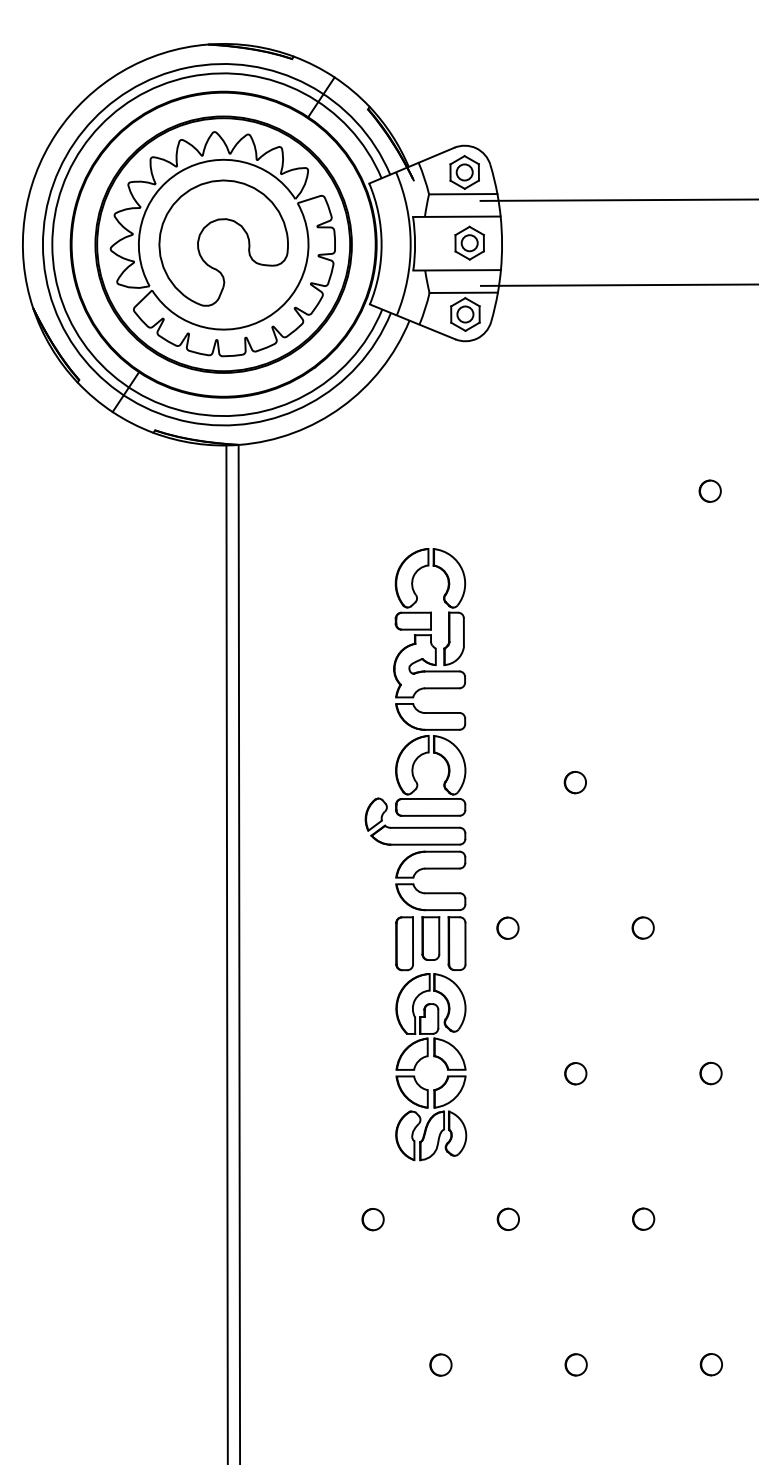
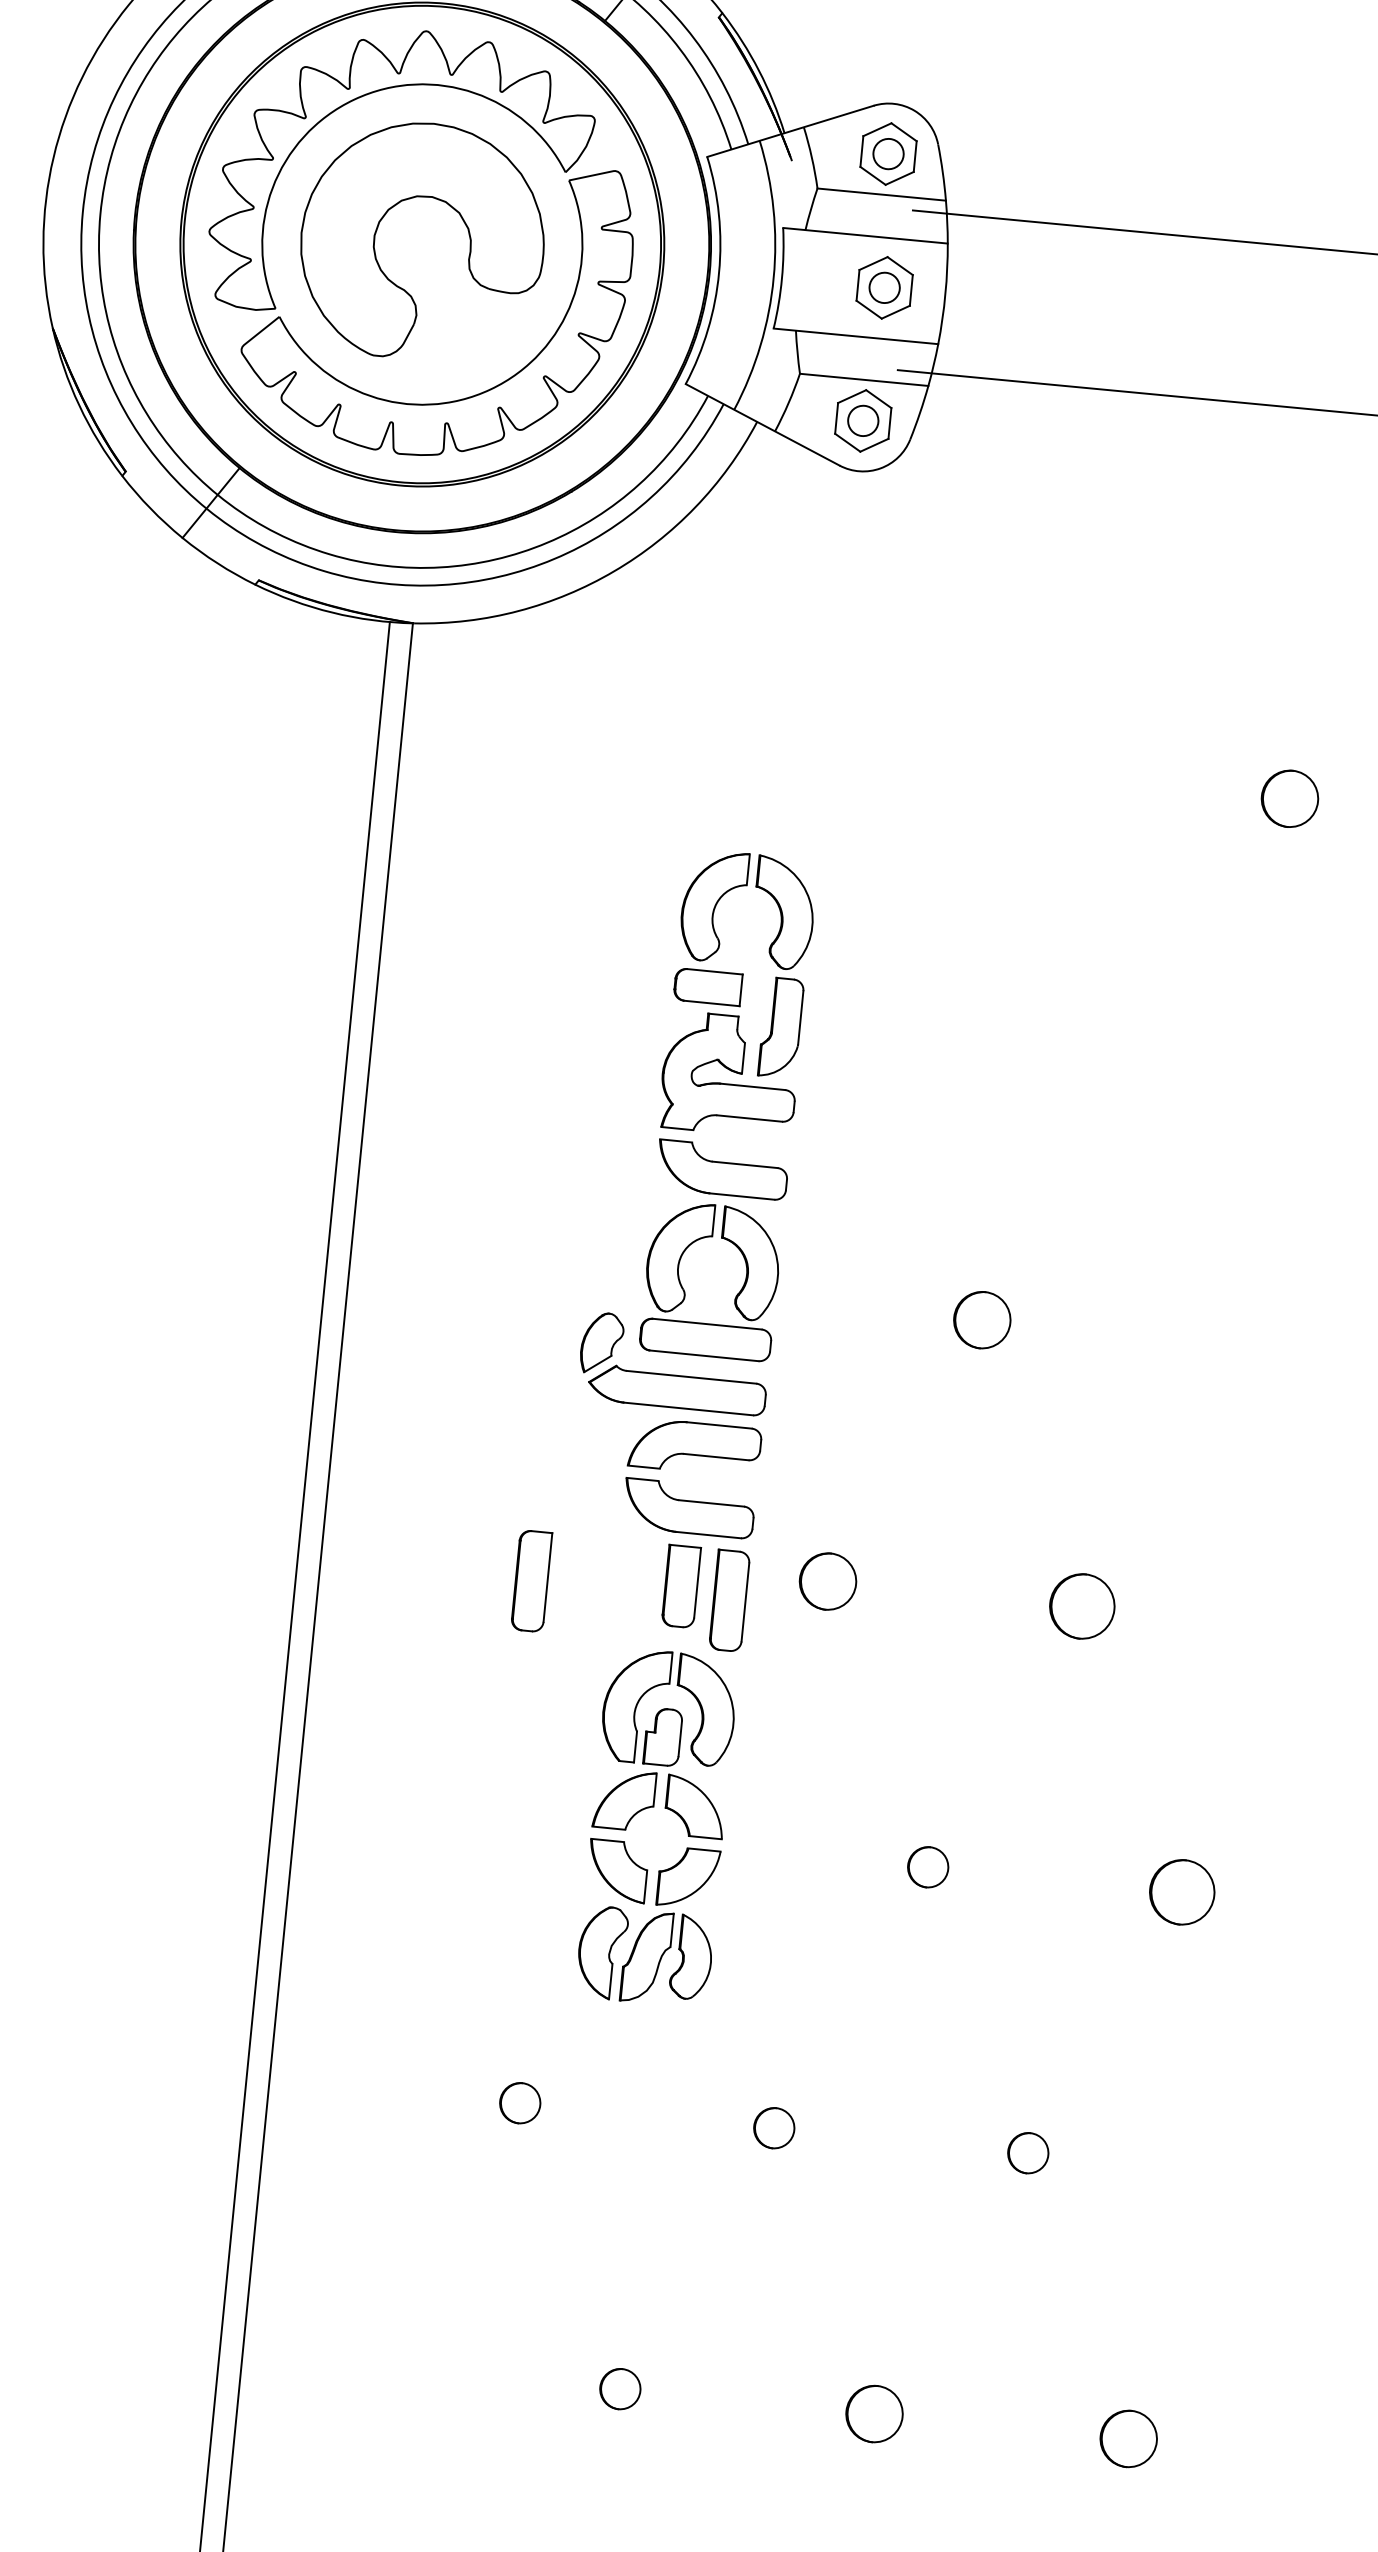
circle: (709, 490) -> (1288, 797), size x1.4
circle: (574, 782) -> (980, 1320), size x1.4
circle: (507, 927) -> (827, 1579), size x1.4
circle: (642, 927) -> (1080, 1605), size x1.6
part: (404, 943) -> (531, 1580), moved
part: (710, 1073) -> (1181, 1892), size x1.6
circle: (575, 1364) -> (873, 2413), size x1.4
circle: (710, 1364) -> (1126, 2438), size x1.4

